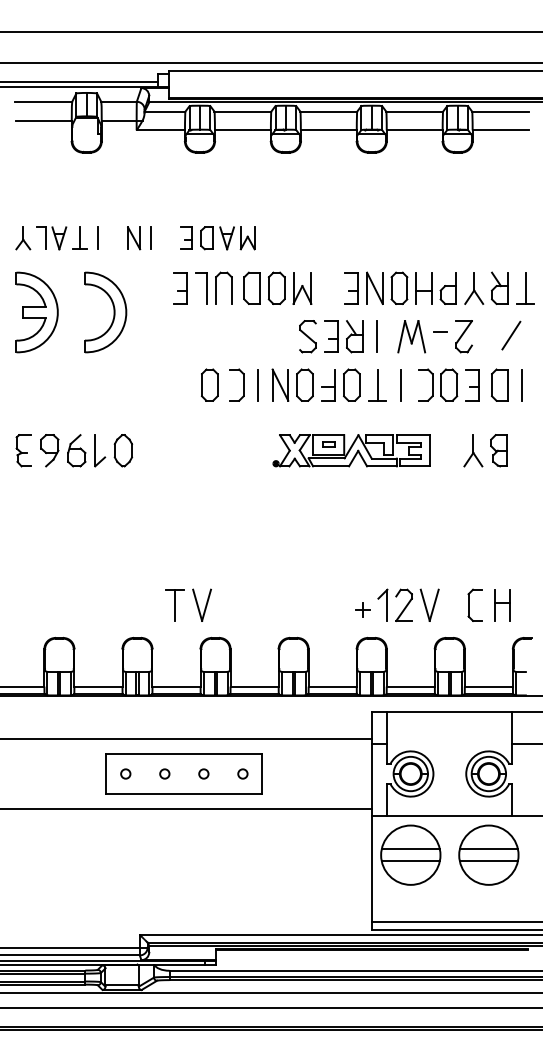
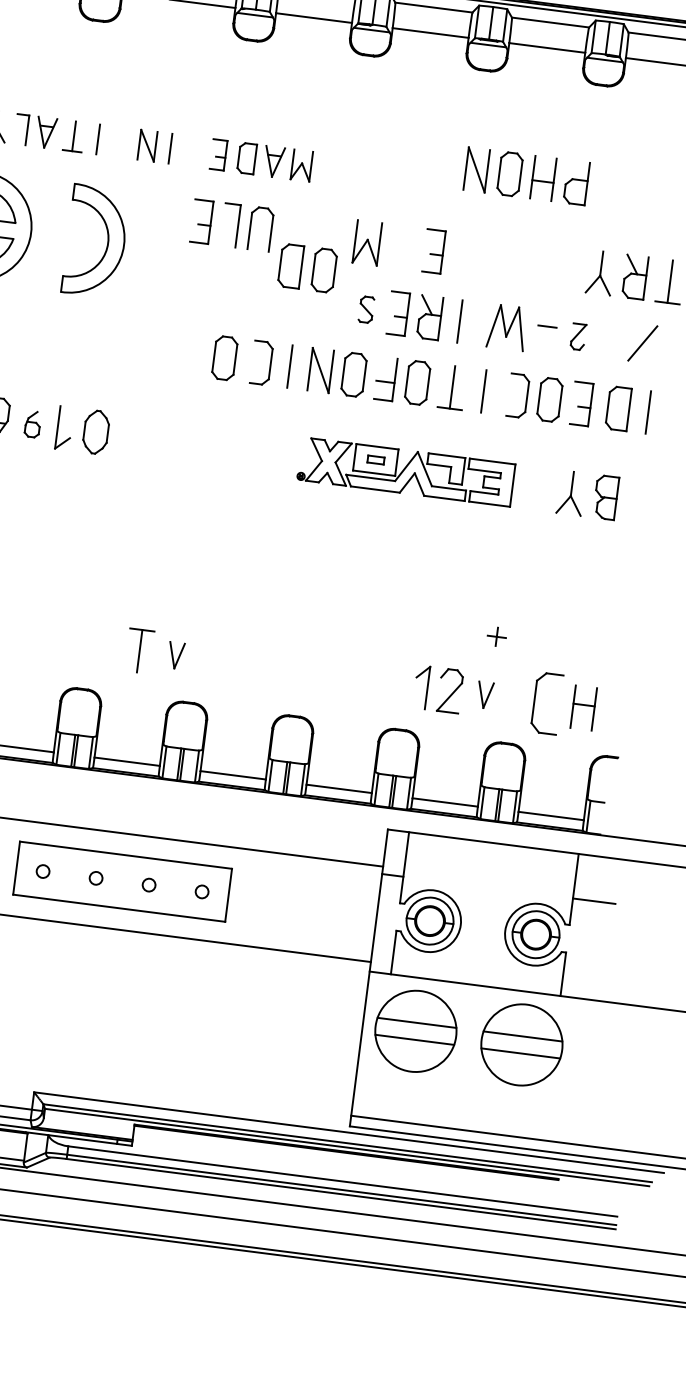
part: (264, 287) -> (307, 267), moved
part: (411, 287) -> (526, 175), moved
part: (307, 336) -> (365, 309), size x0.6
part: (463, 336) -> (577, 336), size x0.6
part: (76, 450) -> (32, 423), size x0.6
part: (201, 604) -> (175, 654), size x0.6
part: (429, 604) -> (484, 694), size x0.6
part: (474, 604) -> (545, 702), size x1.4
part: (362, 609) -> (496, 636), moved

